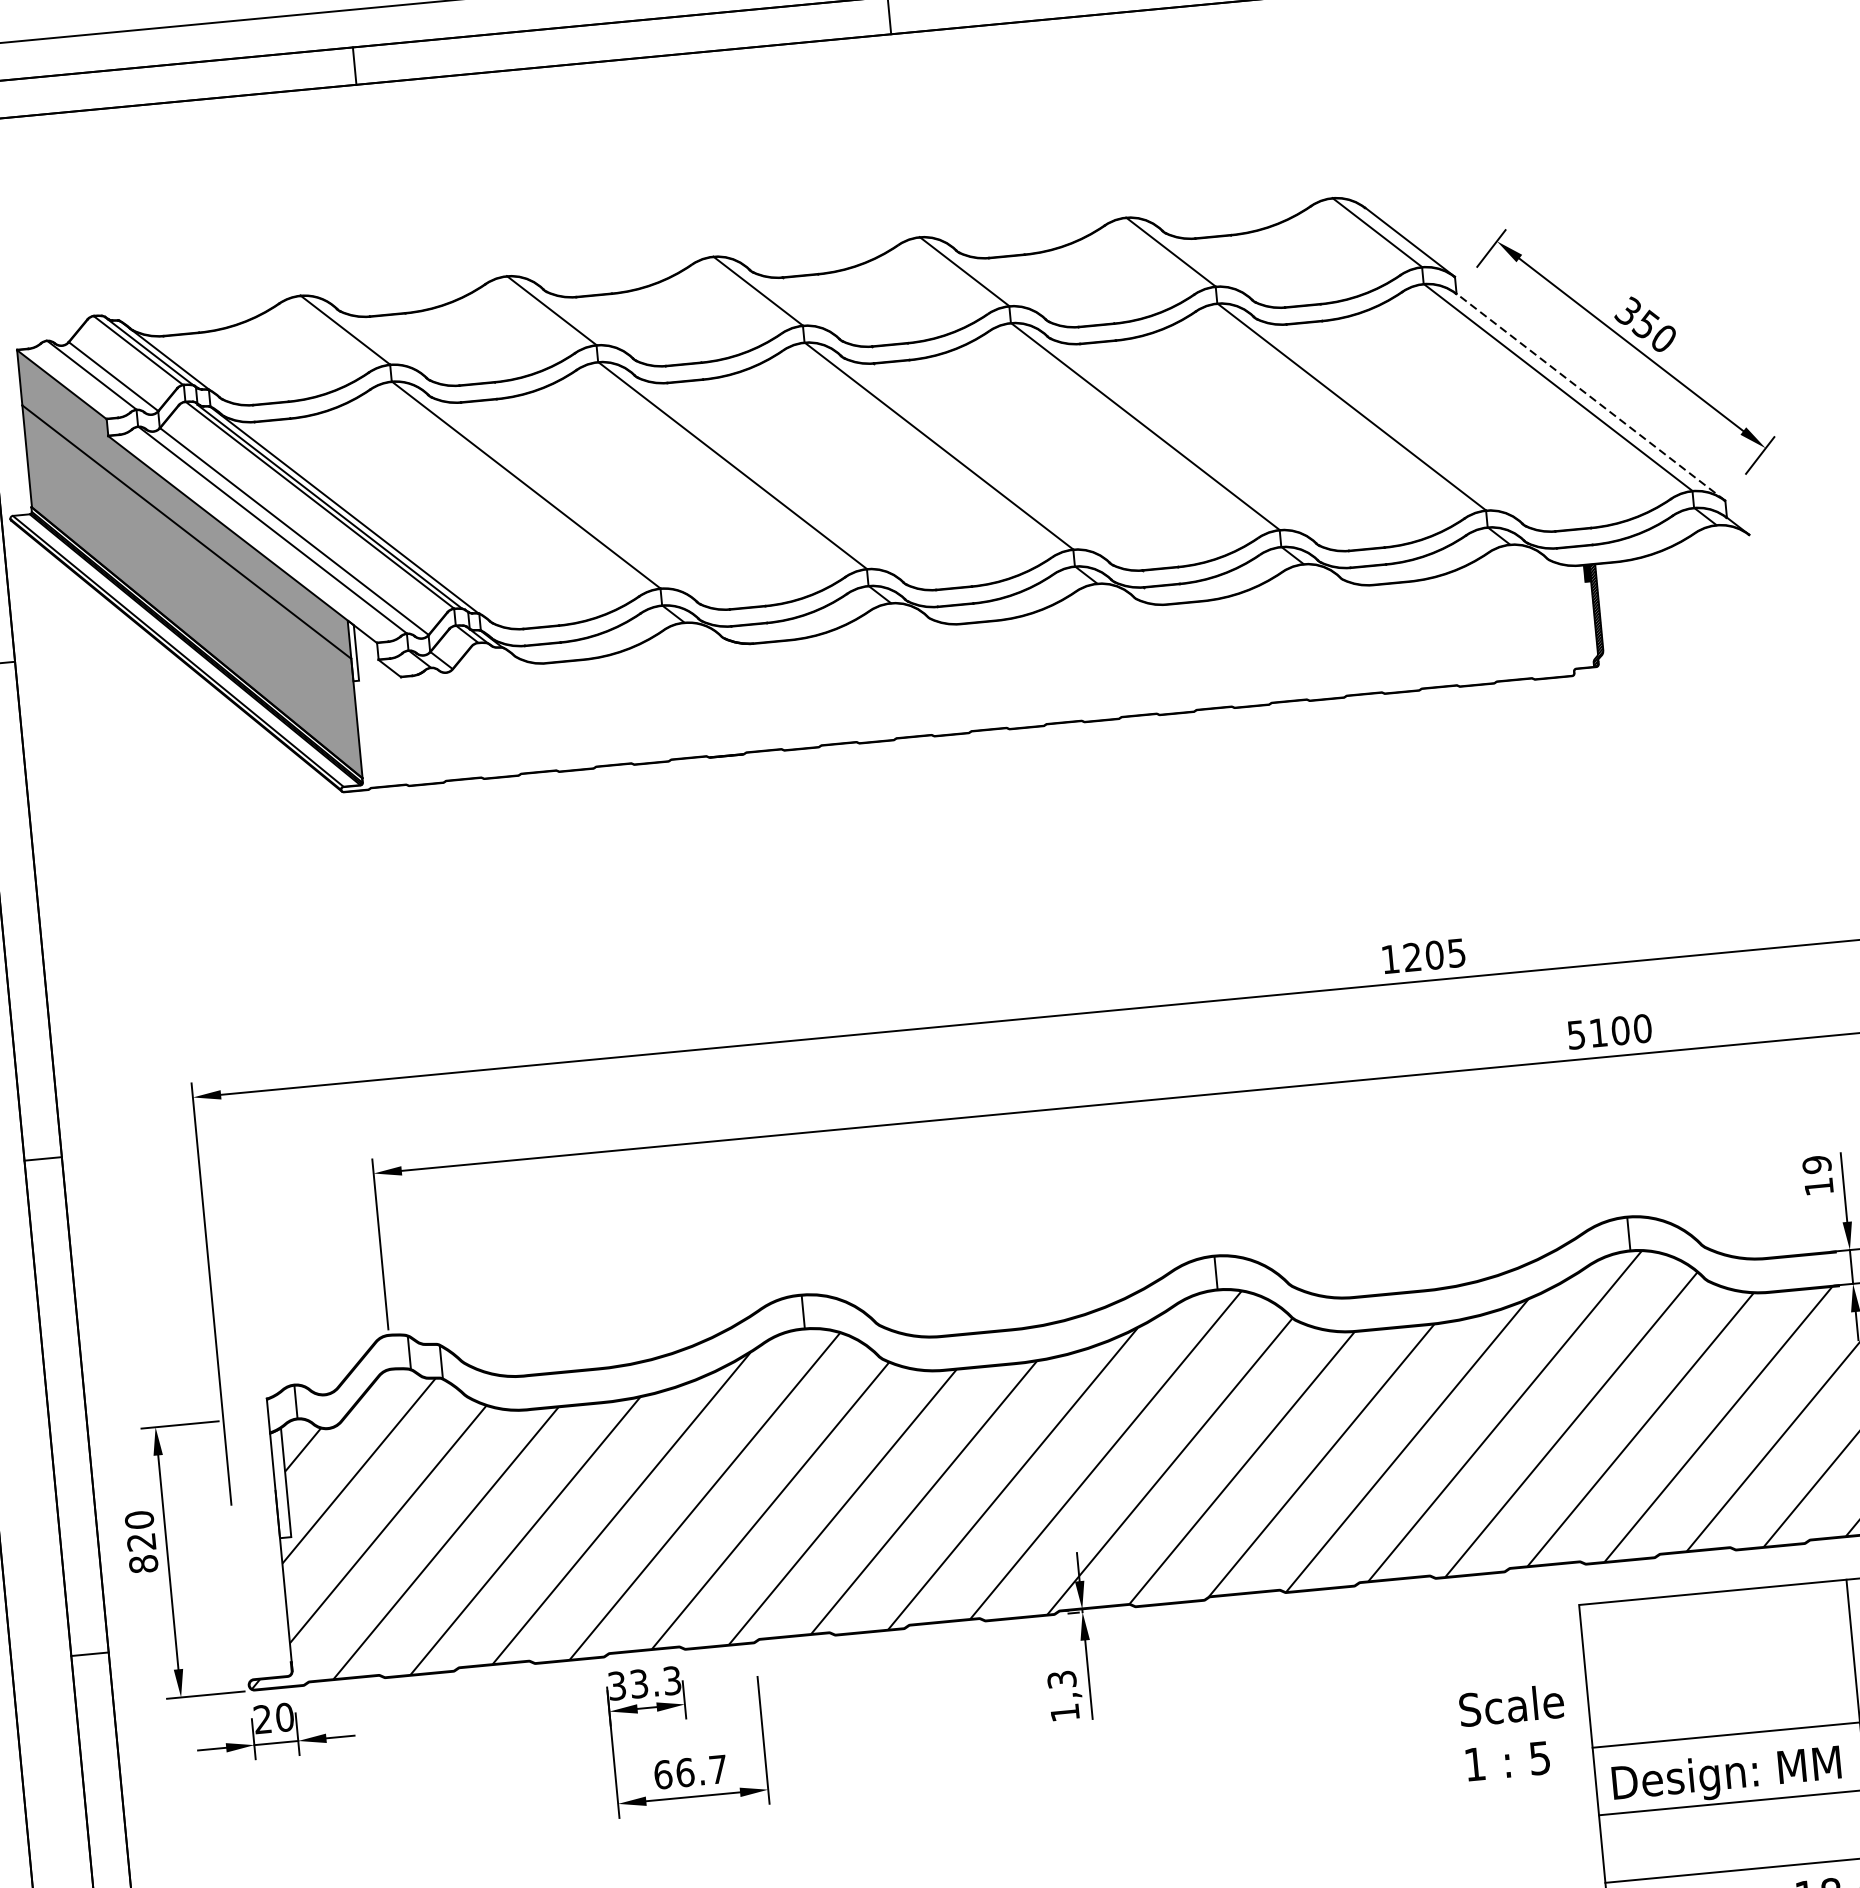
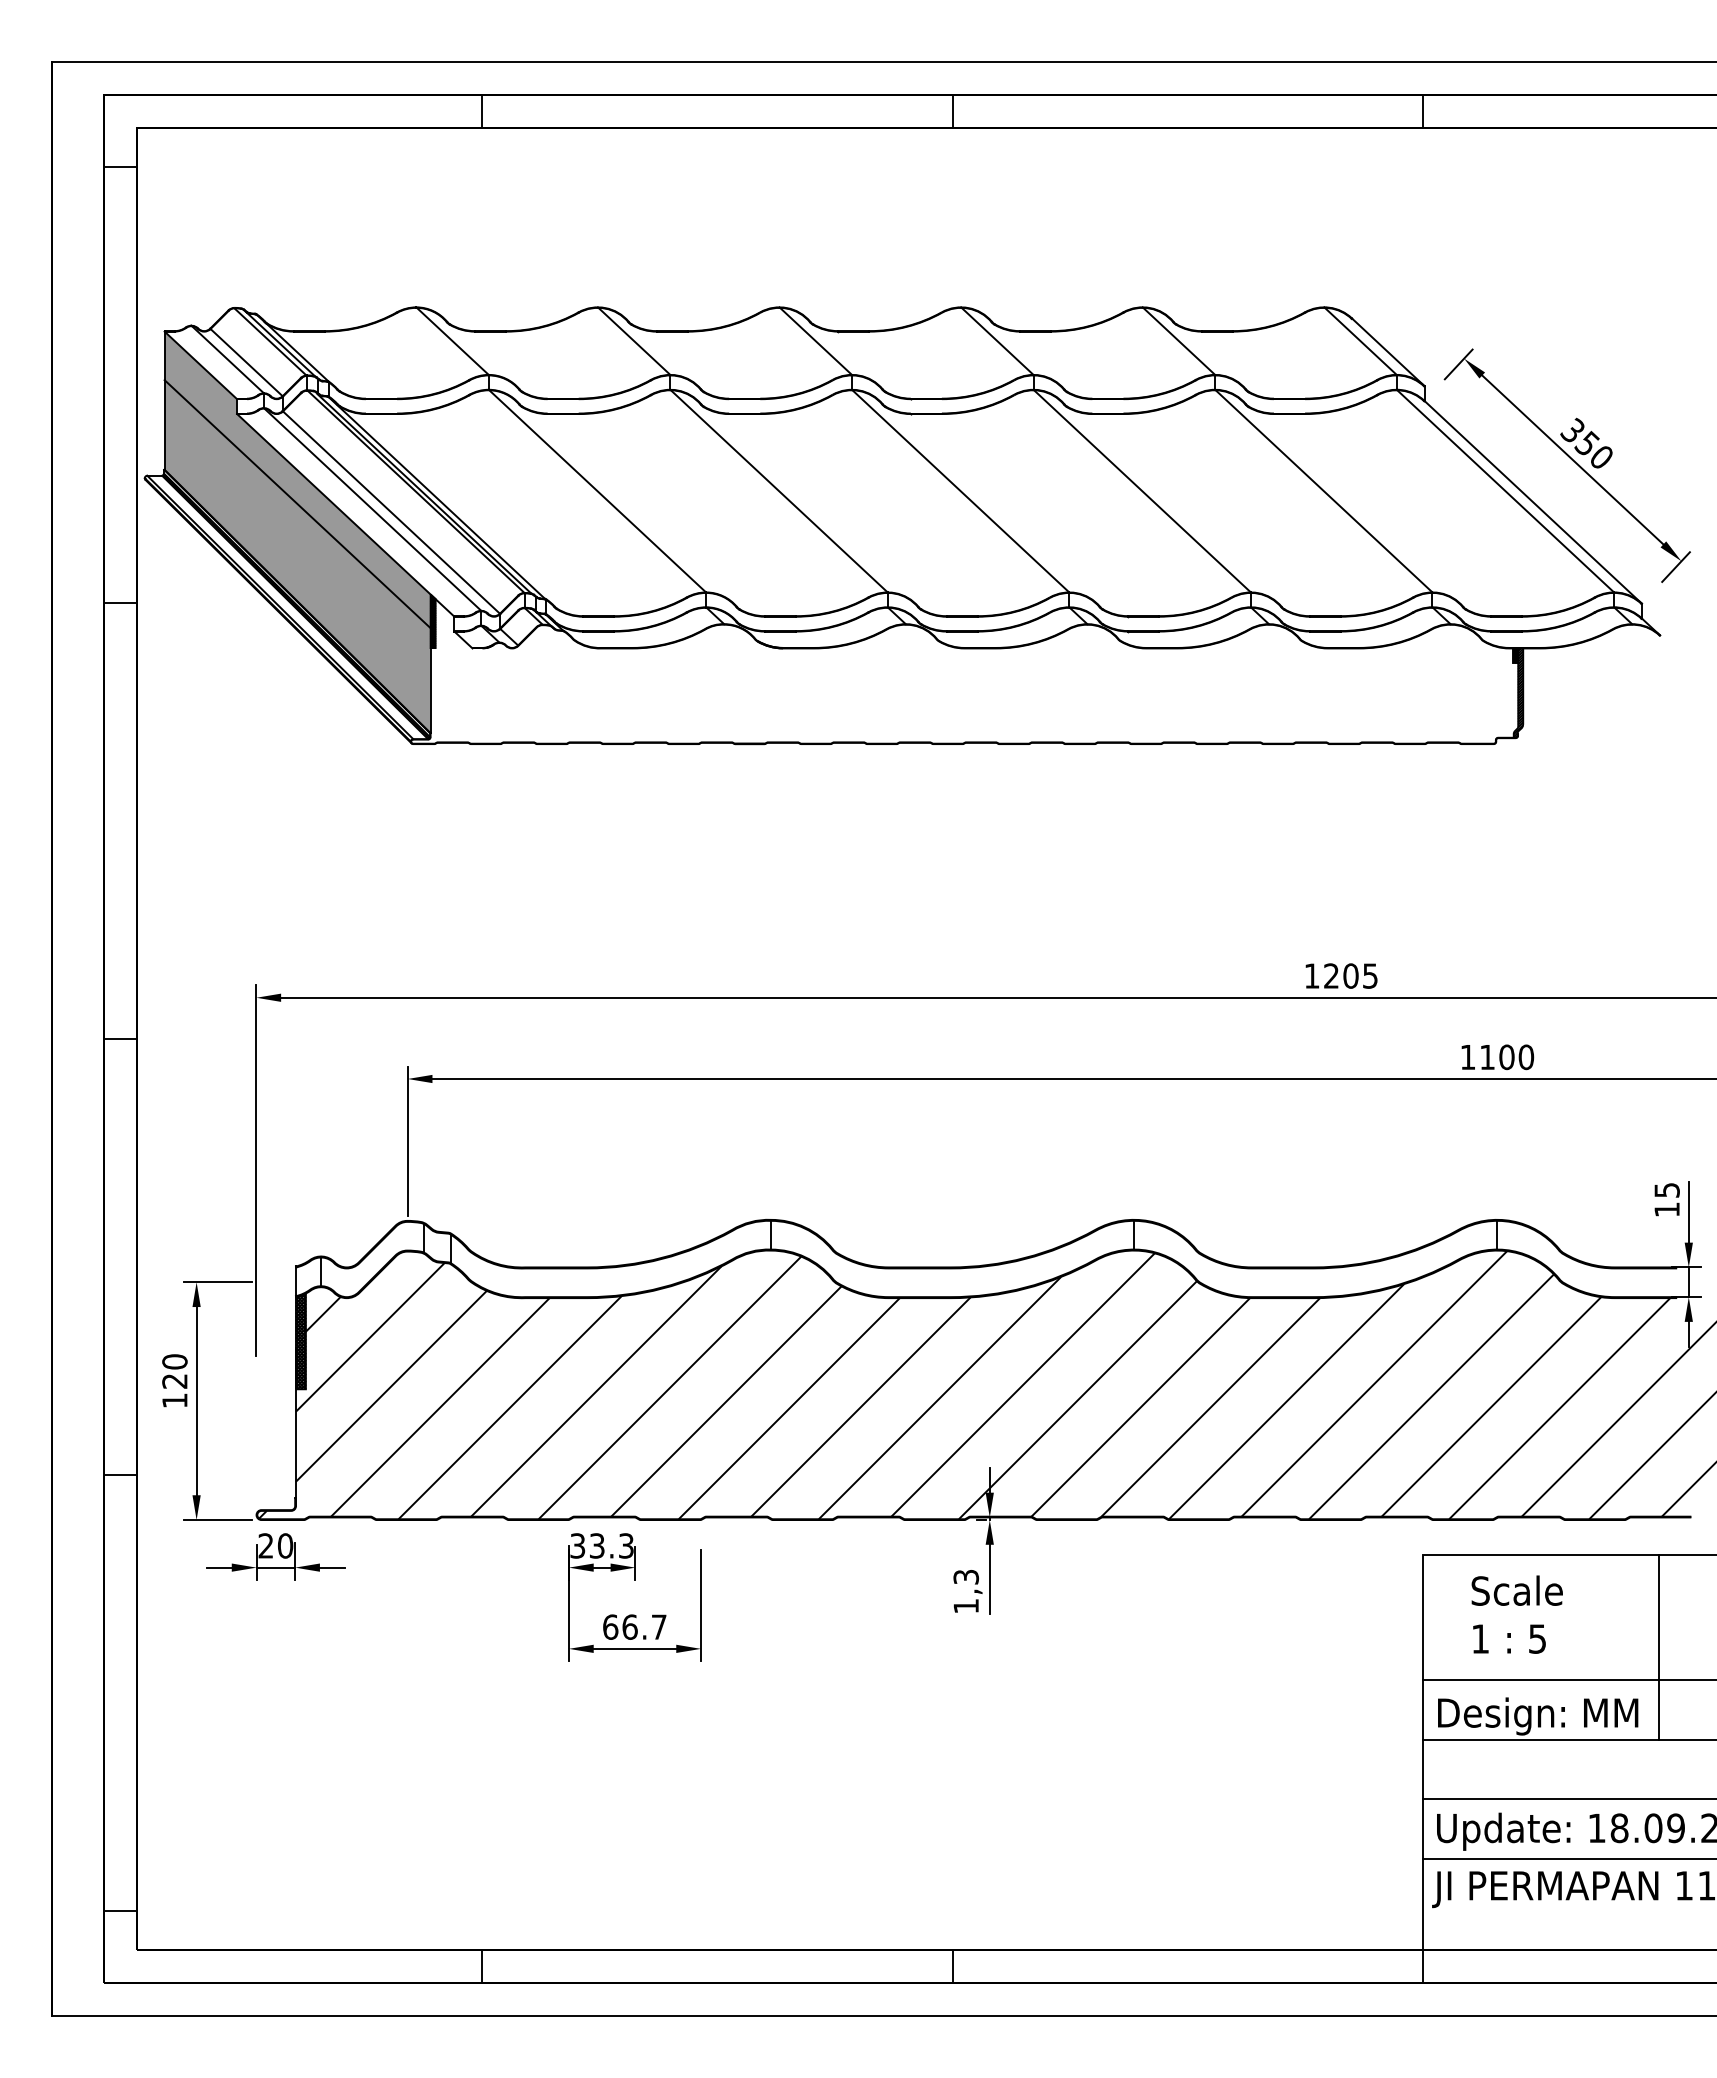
line: (1591, 397) -> (1533, 502), dashed -> solid
hatch: (352, 650) -> (432, 621), added
text: (1575, 1035) -> (1467, 1057), 5100 -> 1100
text: (1816, 1165) -> (1666, 1190), 19 -> 15
hatch: (280, 1483) -> (300, 1341), added
text: (143, 1563) -> (174, 1400), 820 -> 120
text: (1513, 1732) -> (1516, 1614), moved

